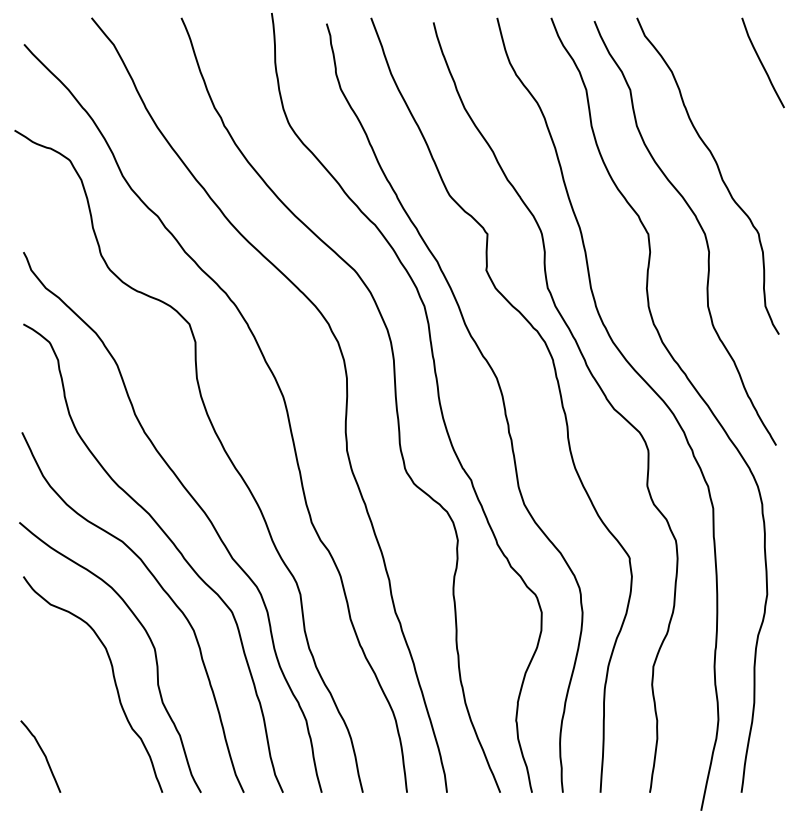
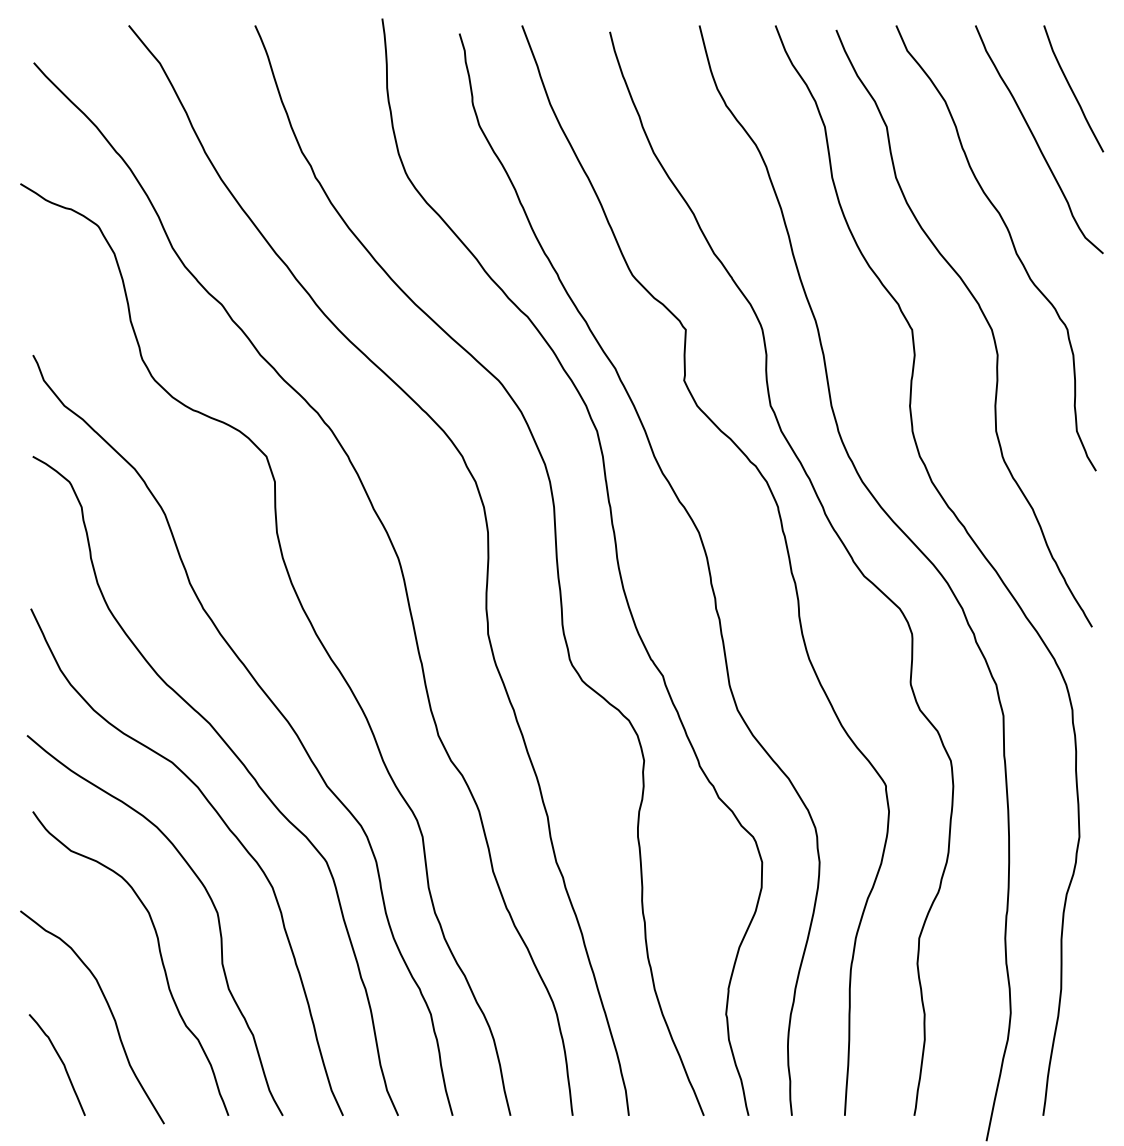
curve: (737, 100) -> (1037, 141), added
curve: (77, 716) -> (108, 1008), added

